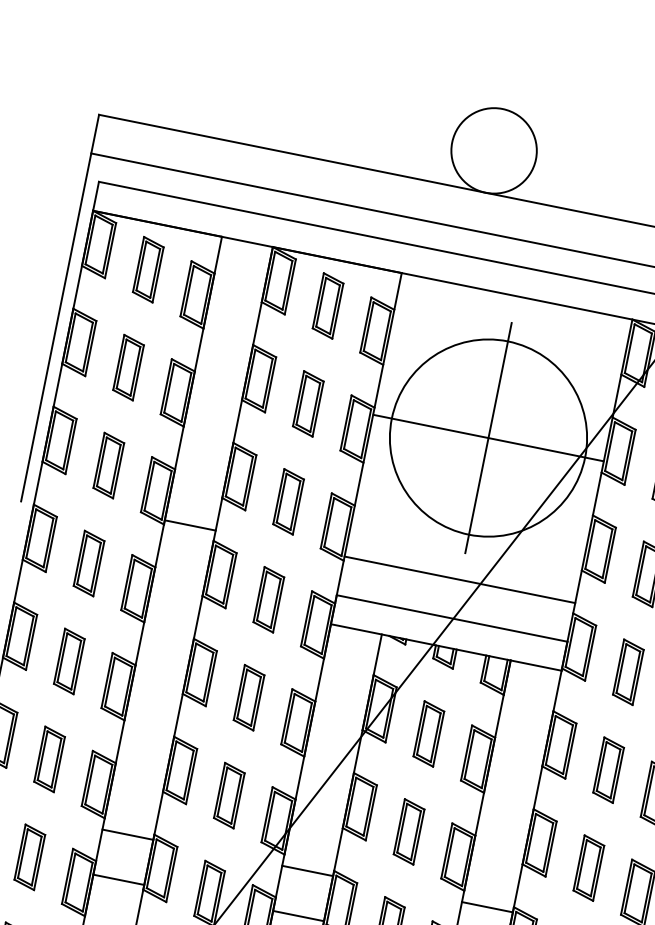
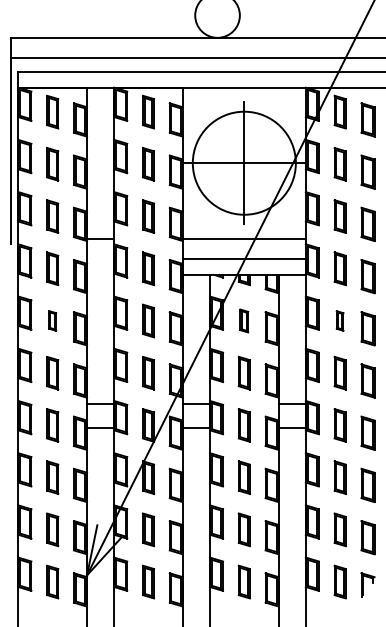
part: (69, 660) -> (52, 320), size x0.6
part: (427, 732) -> (243, 320), size x0.7
part: (607, 768) -> (339, 320), size x0.6

